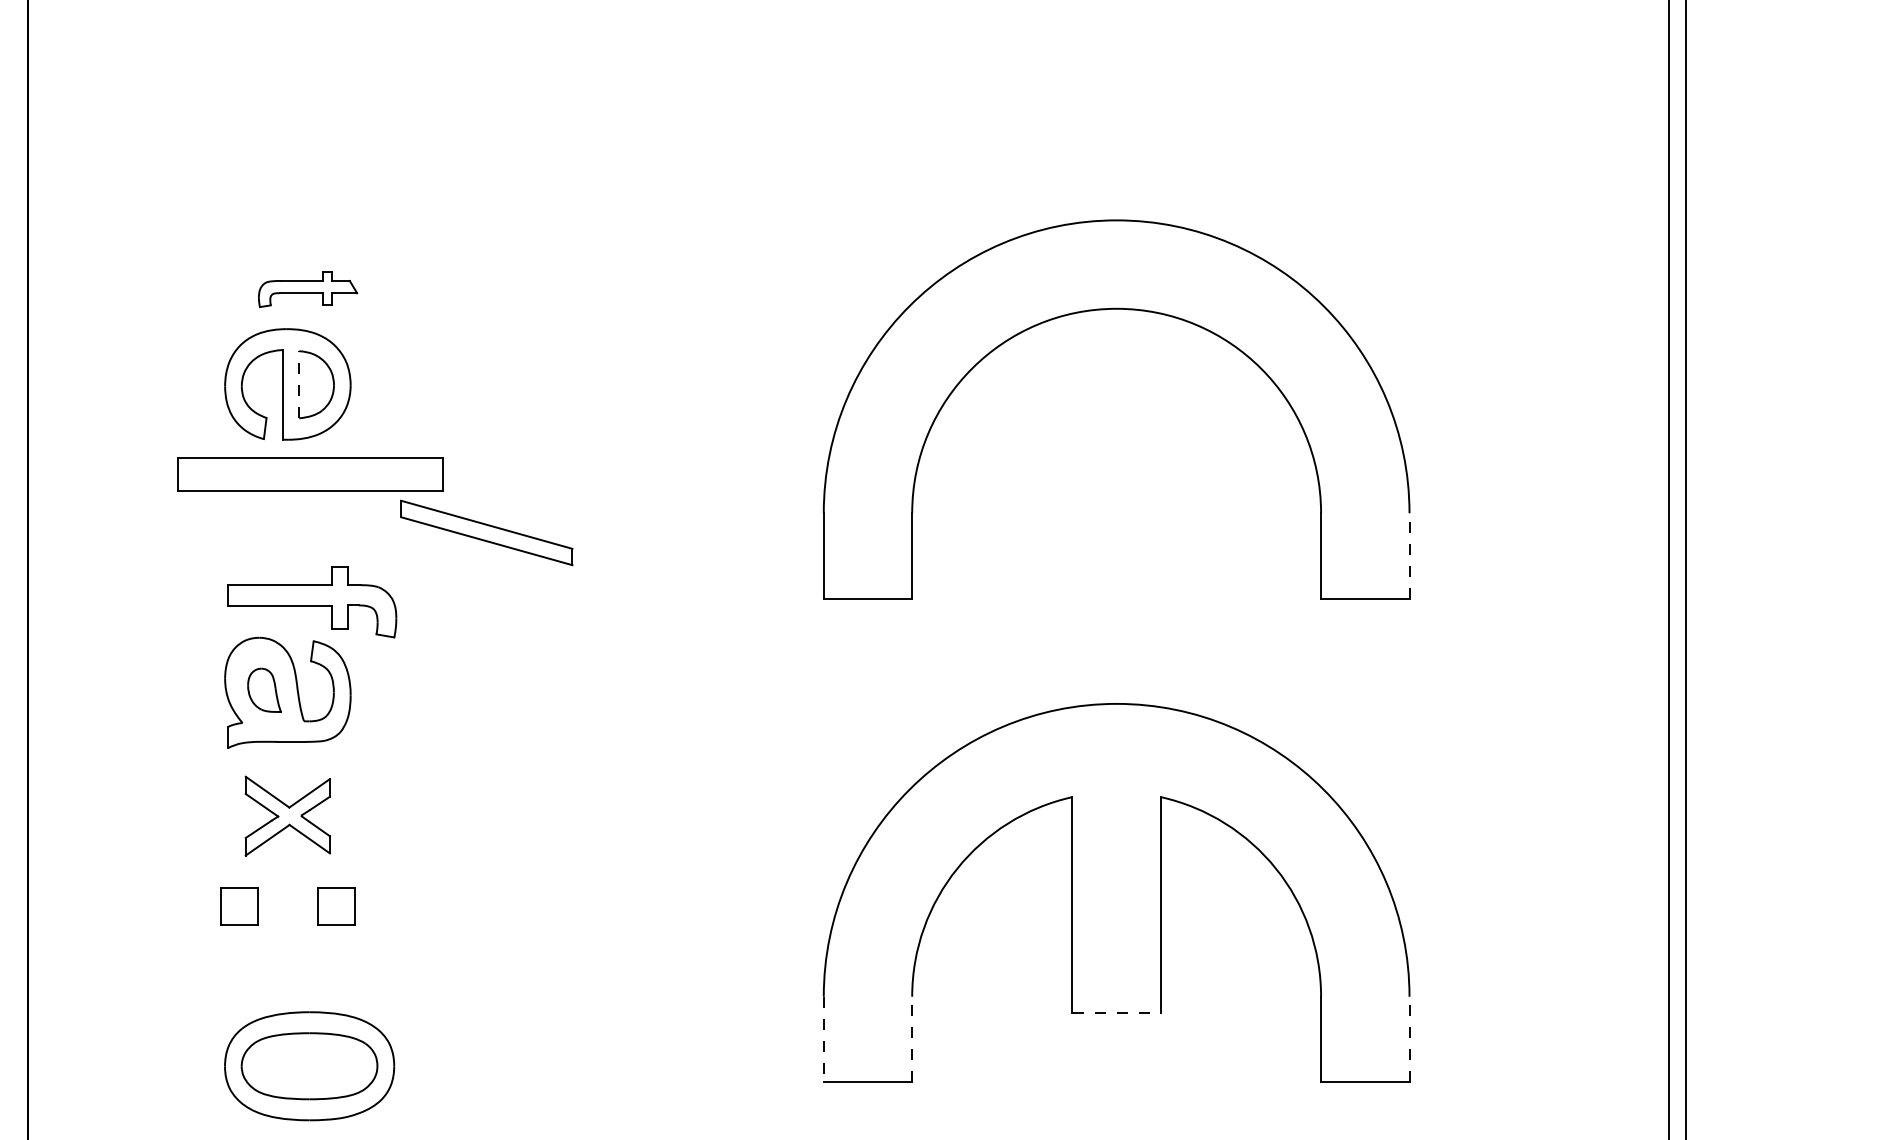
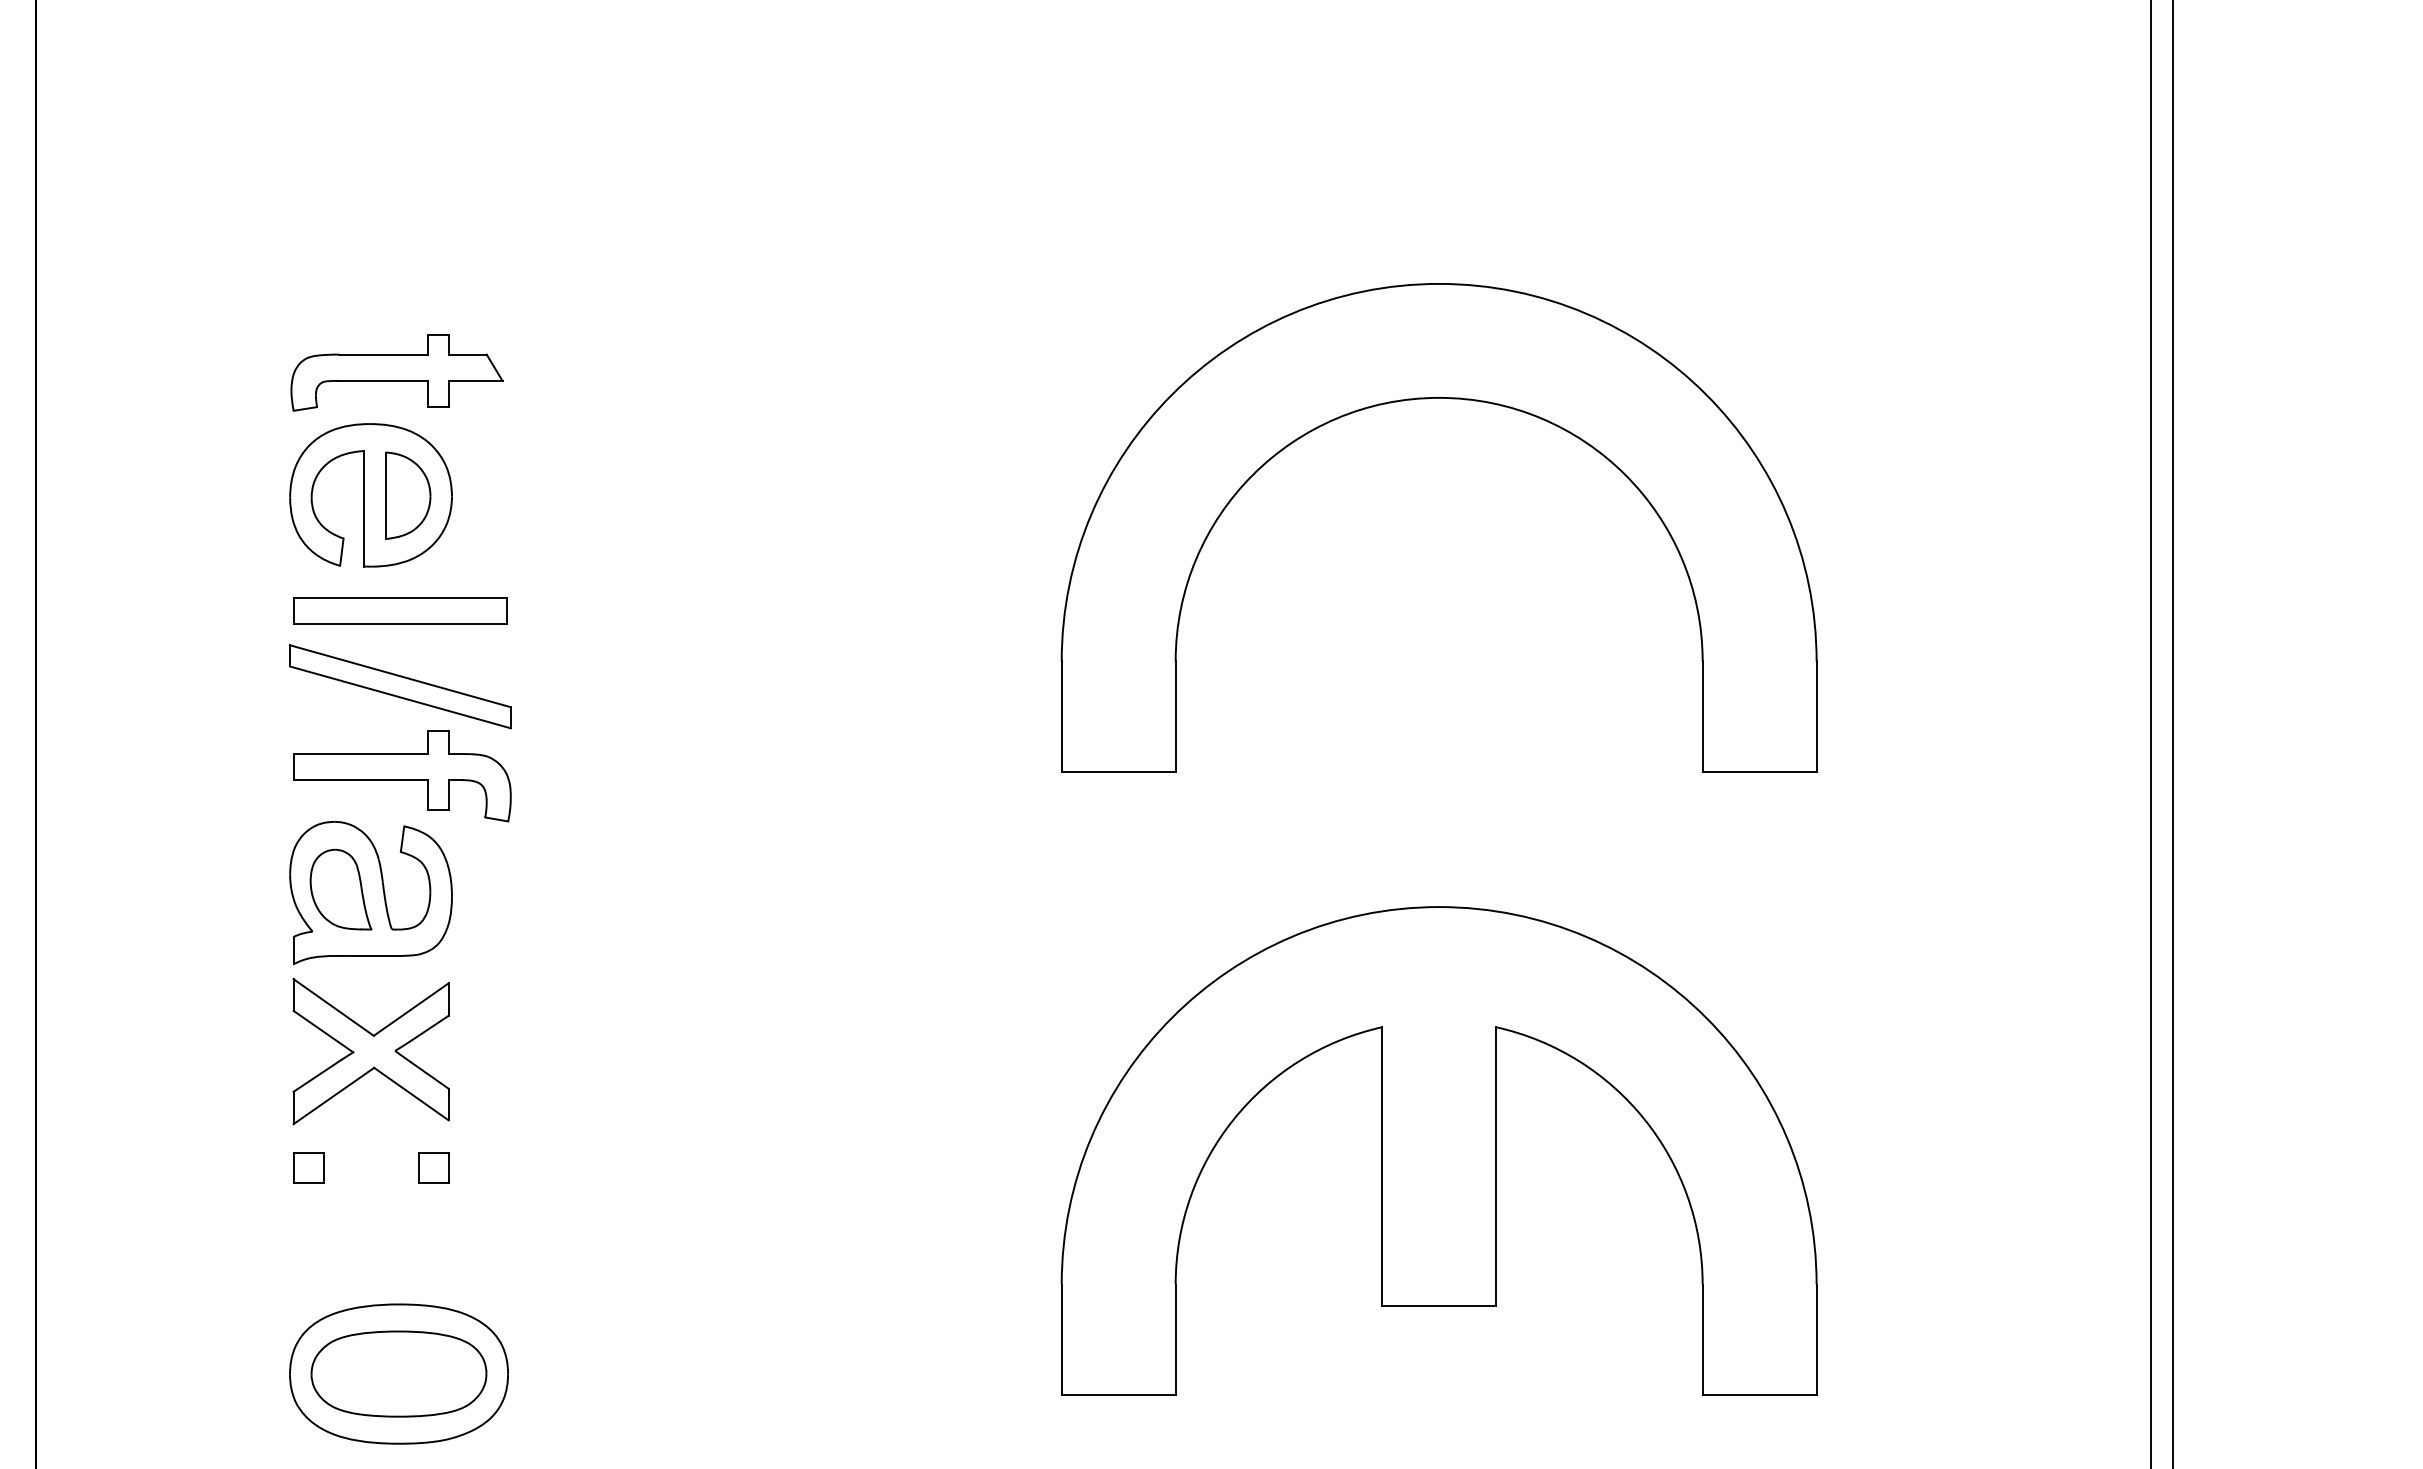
part: (307, 289) -> (396, 372), size x1.67
line: (299, 384) -> (385, 495), dashed -> solid
part: (310, 473) -> (400, 610), size x0.62
part: (486, 532) -> (400, 686), moved
line: (1409, 556) -> (1816, 716), dashed -> solid
part: (264, 690) -> (340, 889), size x1.43
part: (287, 815) -> (370, 1051), size x1.43
part: (239, 905) -> (308, 1167), size x0.62
part: (336, 905) -> (433, 1167), size x0.62
line: (1116, 1013) -> (1439, 1305), dashed -> solid
line: (912, 1039) -> (1175, 1339), dashed -> solid
line: (1409, 1039) -> (1816, 1339), dashed -> solid
line: (823, 1040) -> (1061, 1340), dashed -> solid

